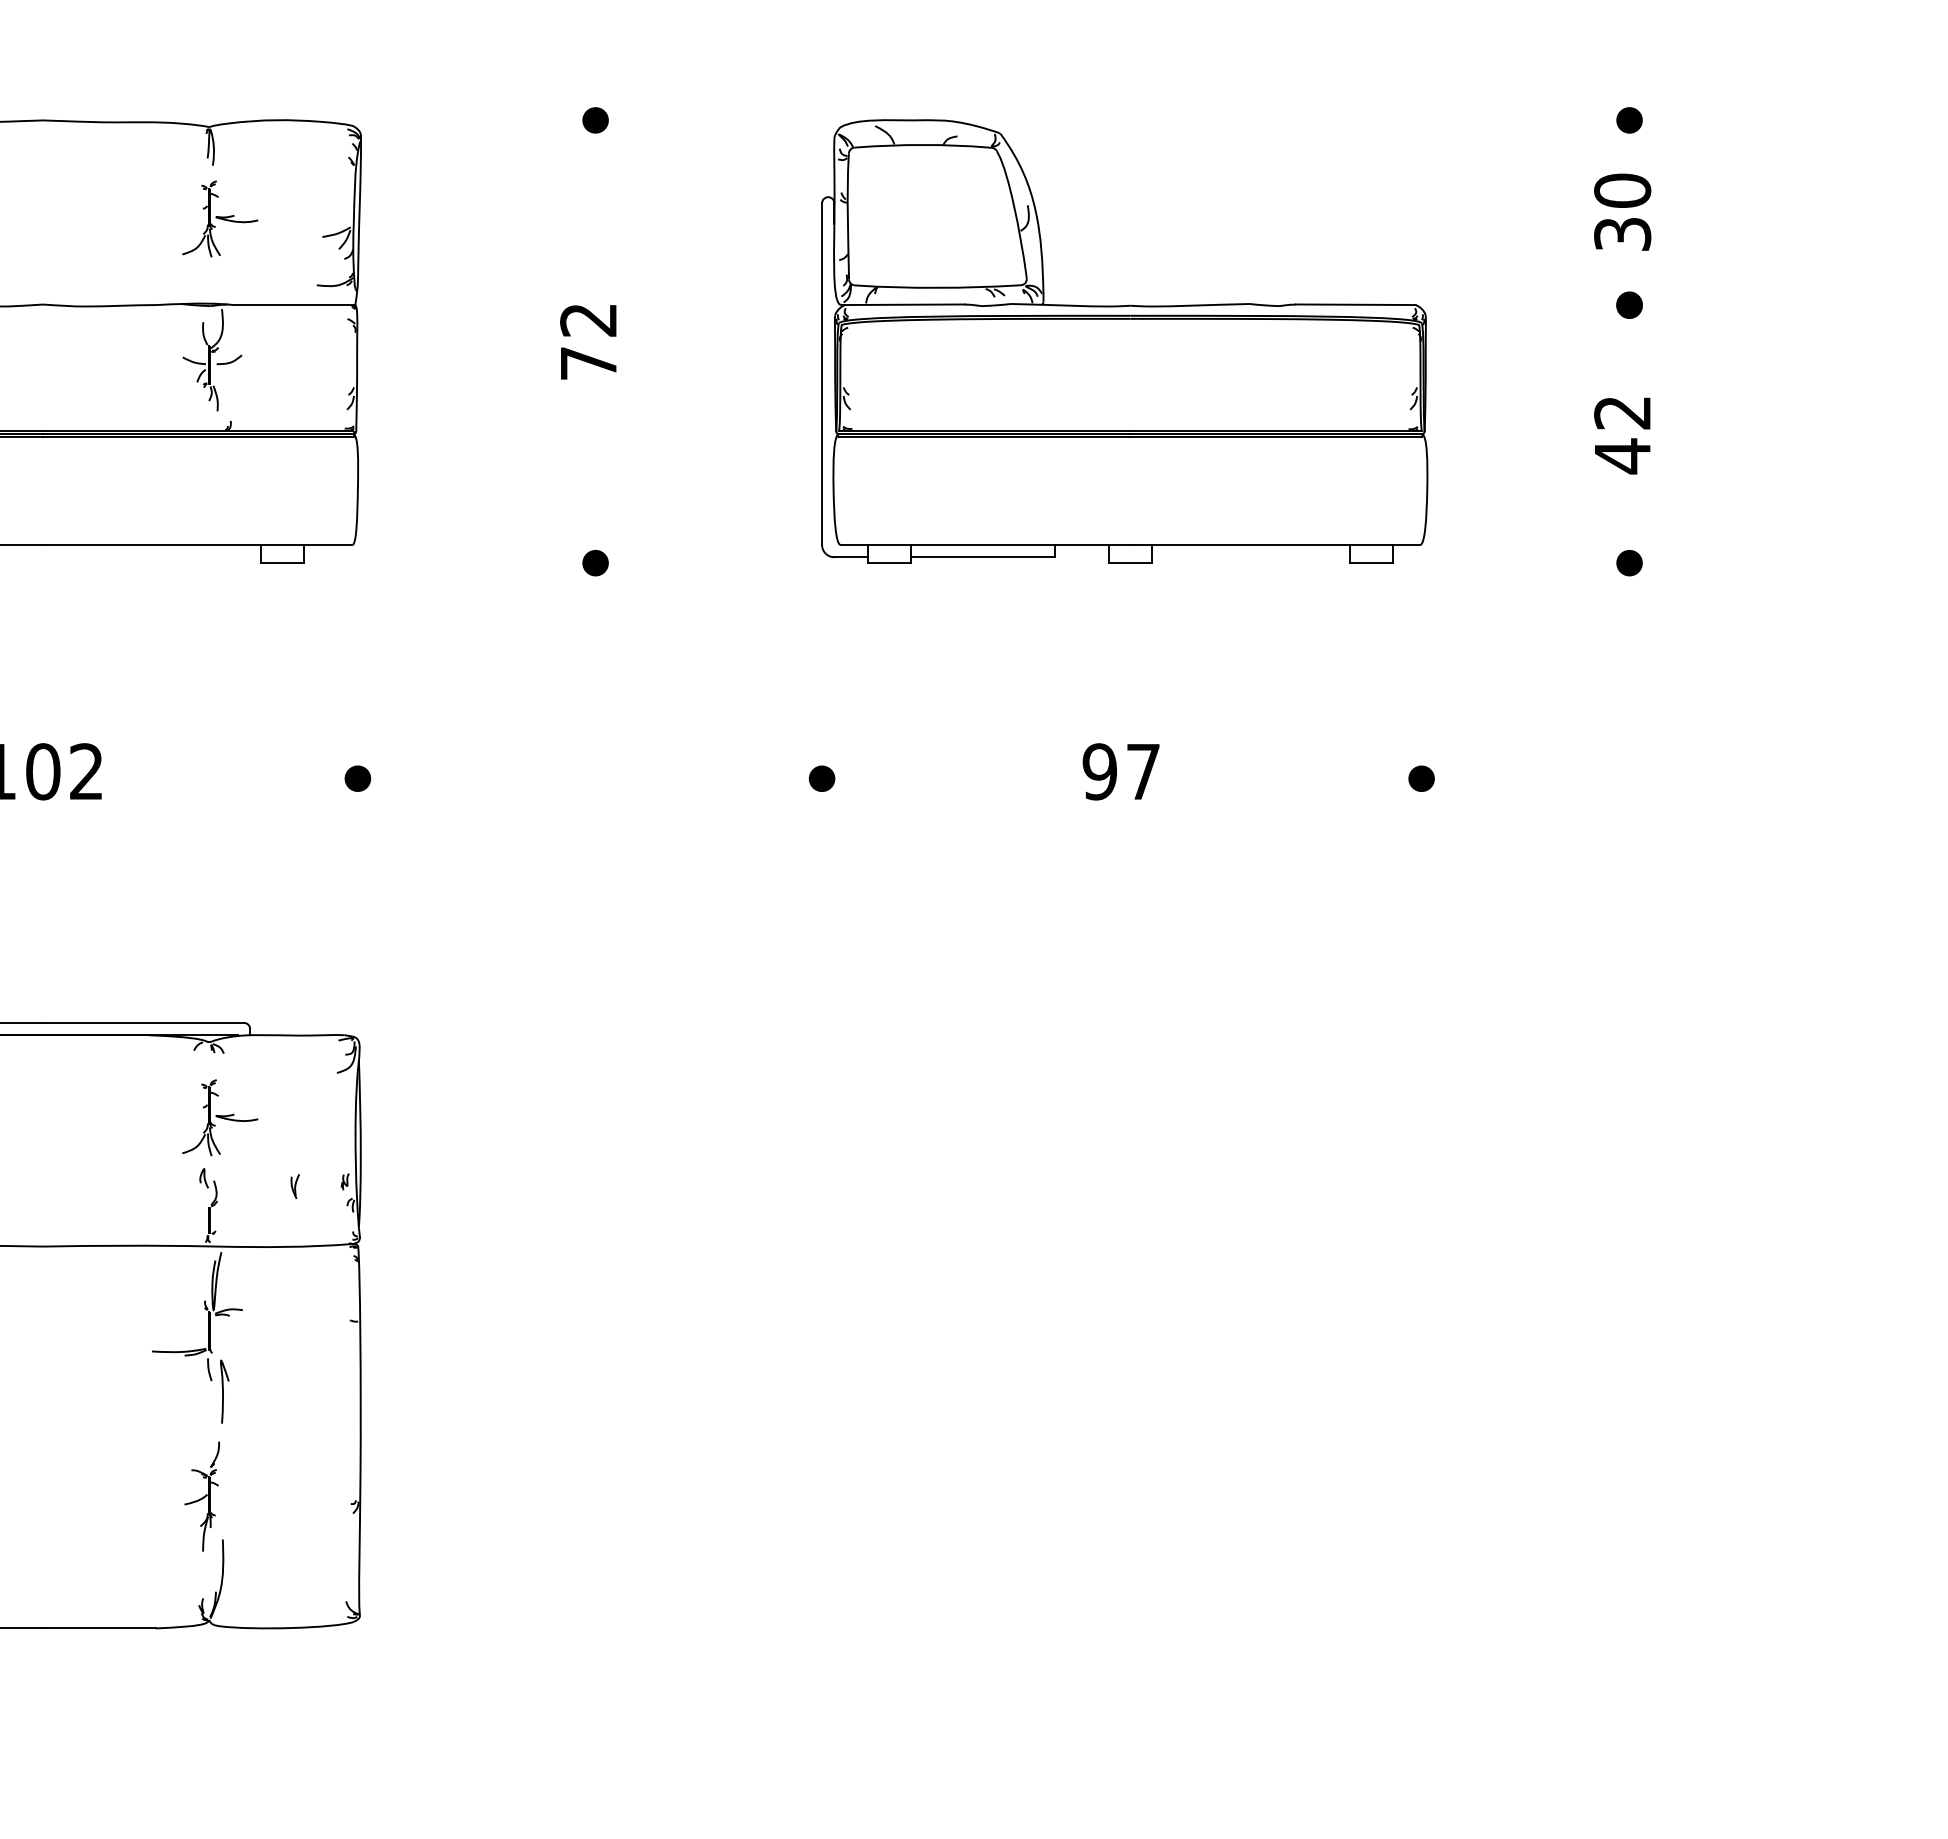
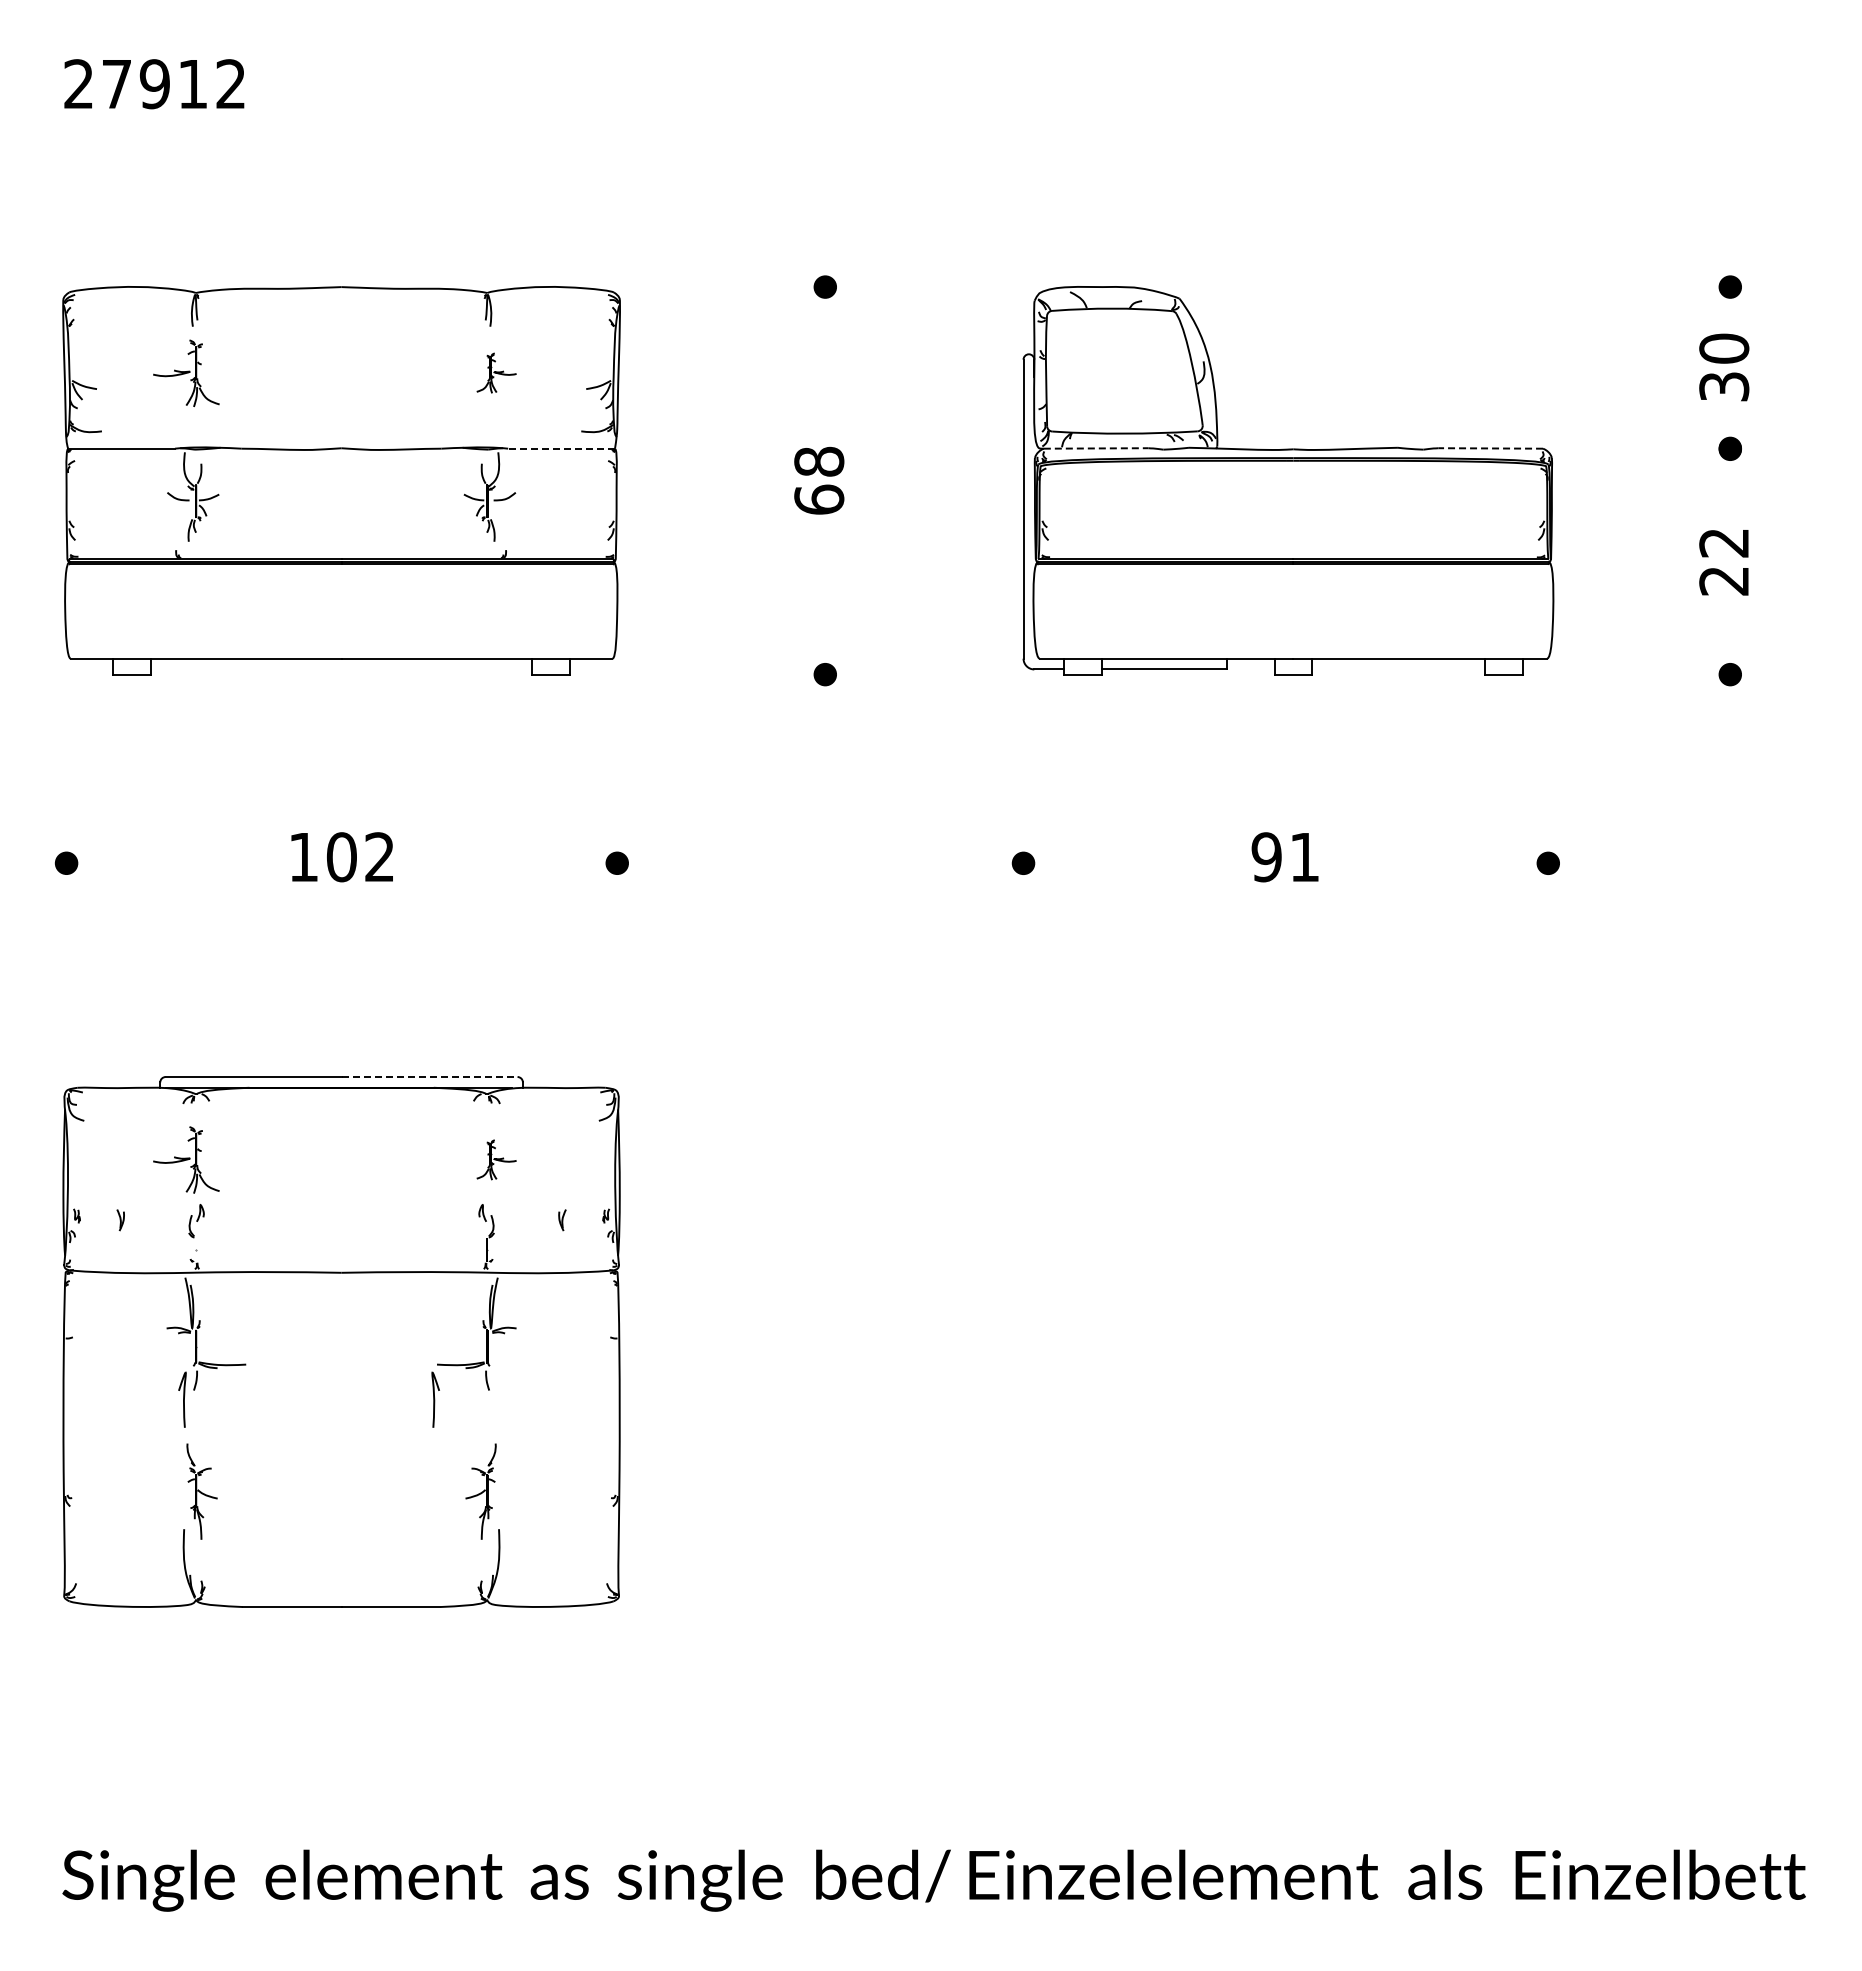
part: (219, 217) -> (496, 372), size x0.6
line: (294, 304) -> (561, 448), solid -> dashed
line: (905, 304) -> (1096, 448), solid -> dashed
line: (1355, 304) -> (1490, 448), solid -> dashed
text: (588, 341) -> (819, 480), 72 -> 68
text: (1621, 456) -> (1723, 581), 42 -> 22
text: (1143, 772) -> (1304, 857), 97 -> 91
line: (143, 1023) -> (429, 1077), solid -> dashed
part: (219, 1117) -> (496, 1159), size x0.6
curve: (224, 1391) -> (435, 1399), moved

